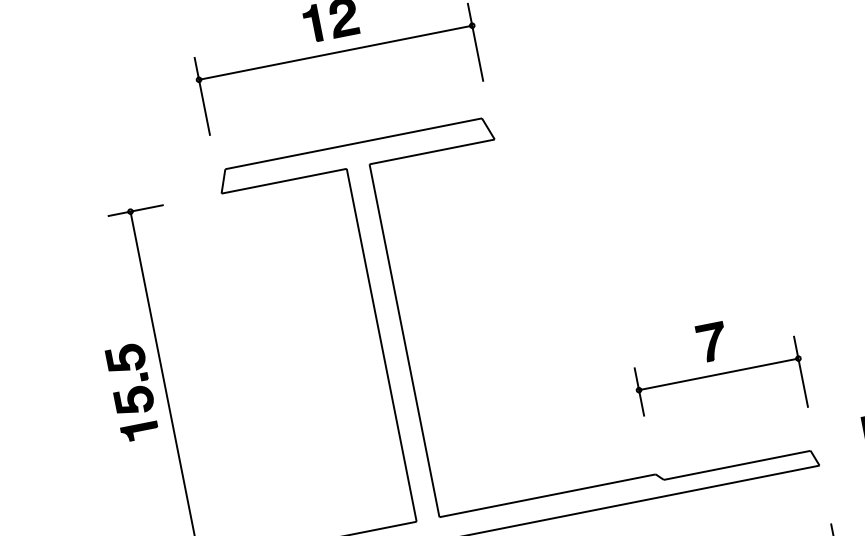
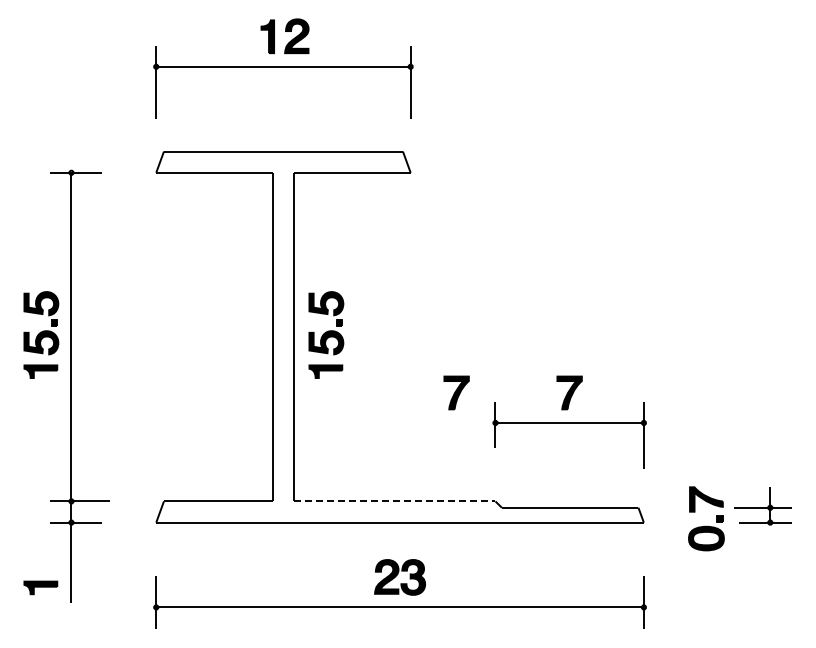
part: (438, 331) -> (326, 334), added
part: (590, 365) -> (456, 392), added
line: (547, 495) -> (394, 501), solid -> dashed

